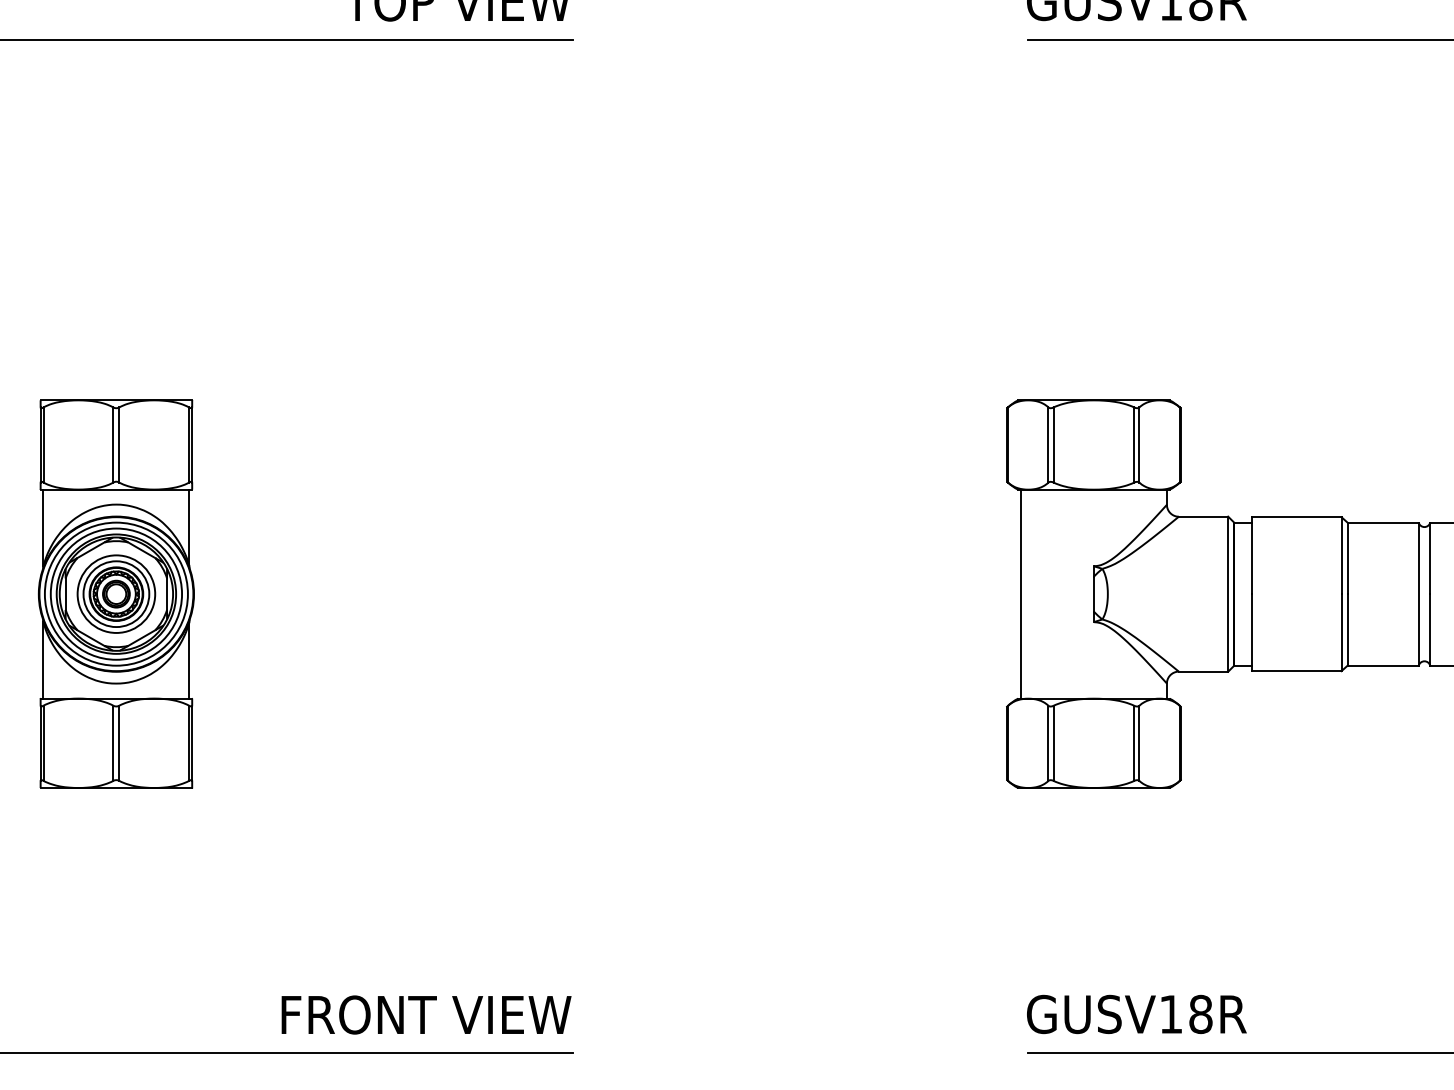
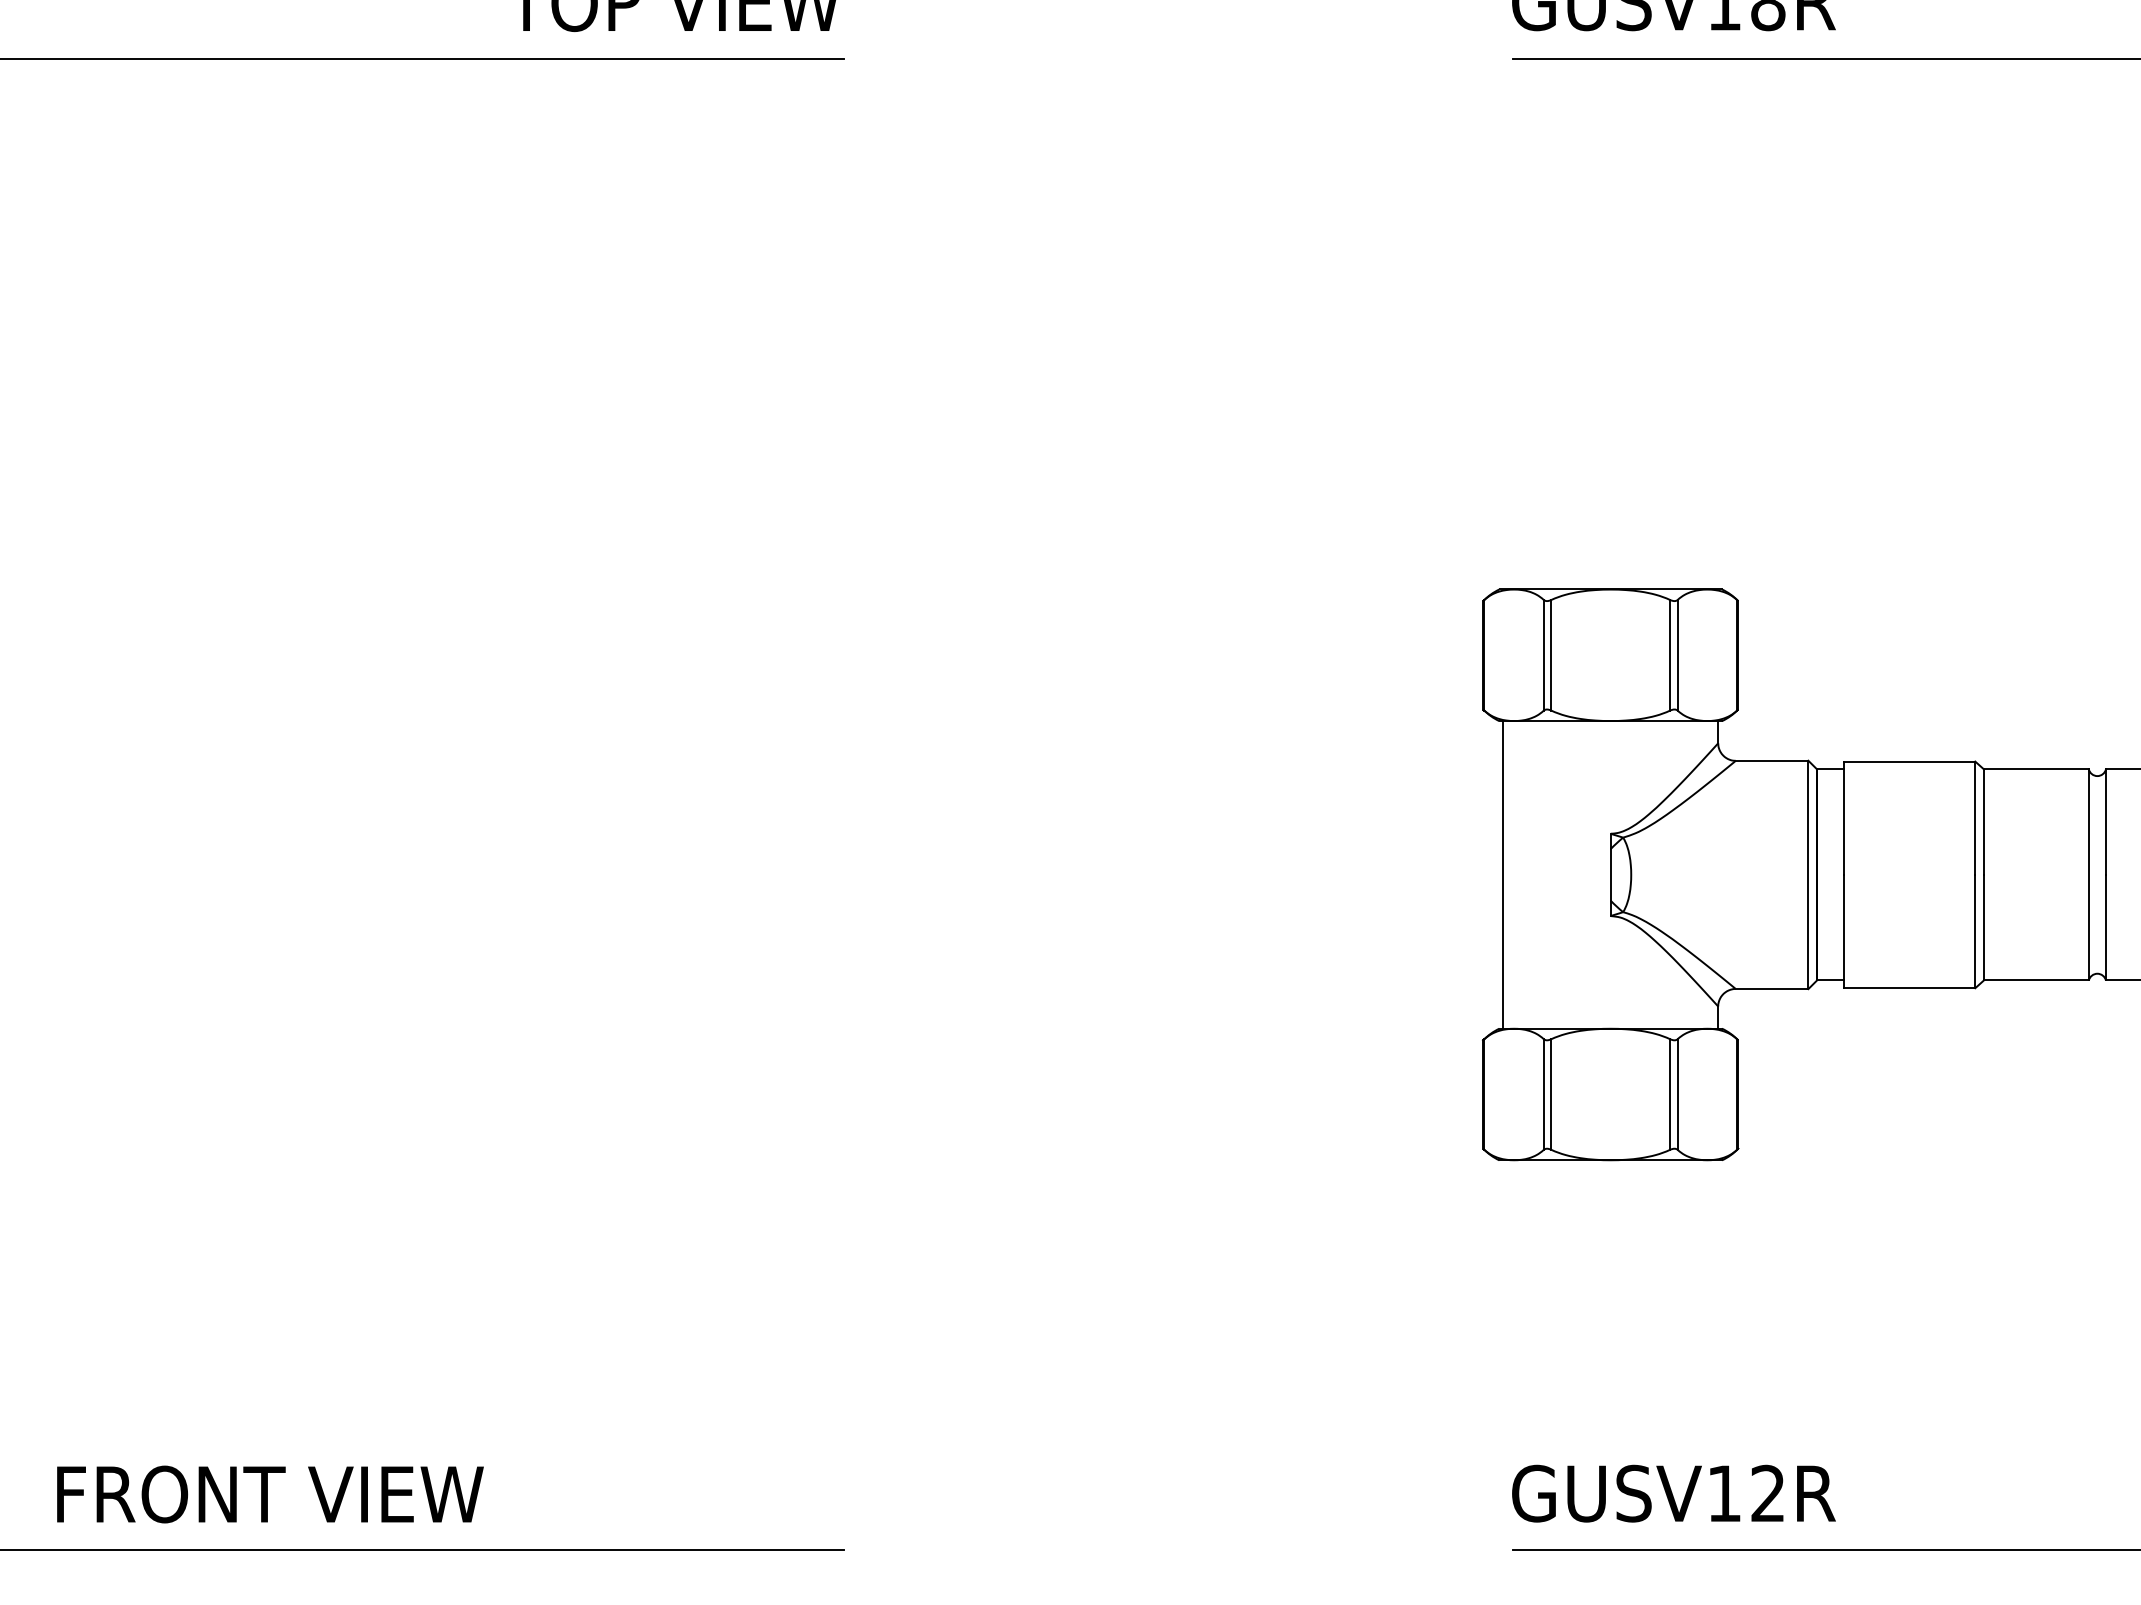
part: (115, 593) -> (170, 873), removed
text: (426, 1014) -> (270, 1493), moved
text: (1200, 1014) -> (1767, 1493), GUSV18R -> GUSV12R

